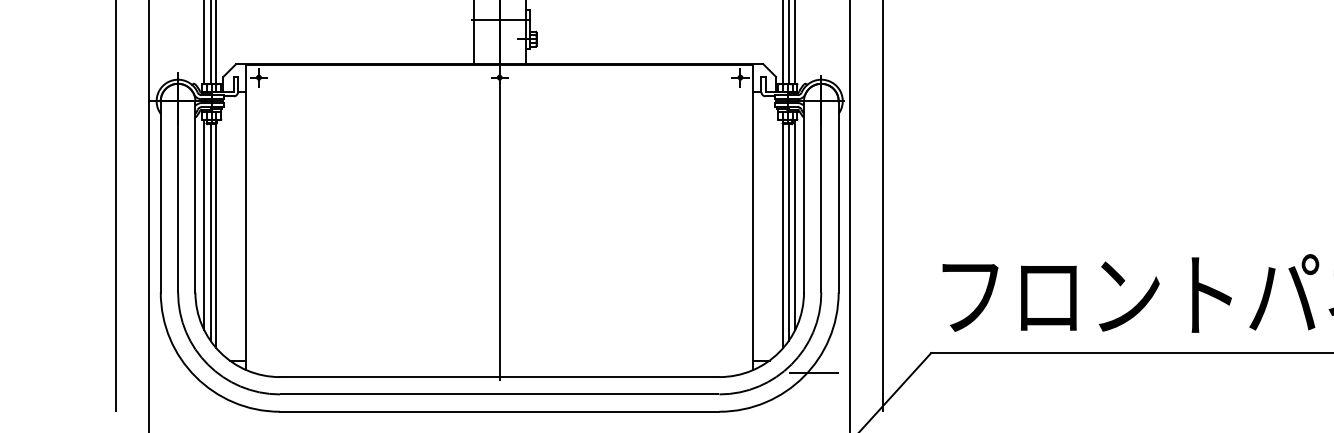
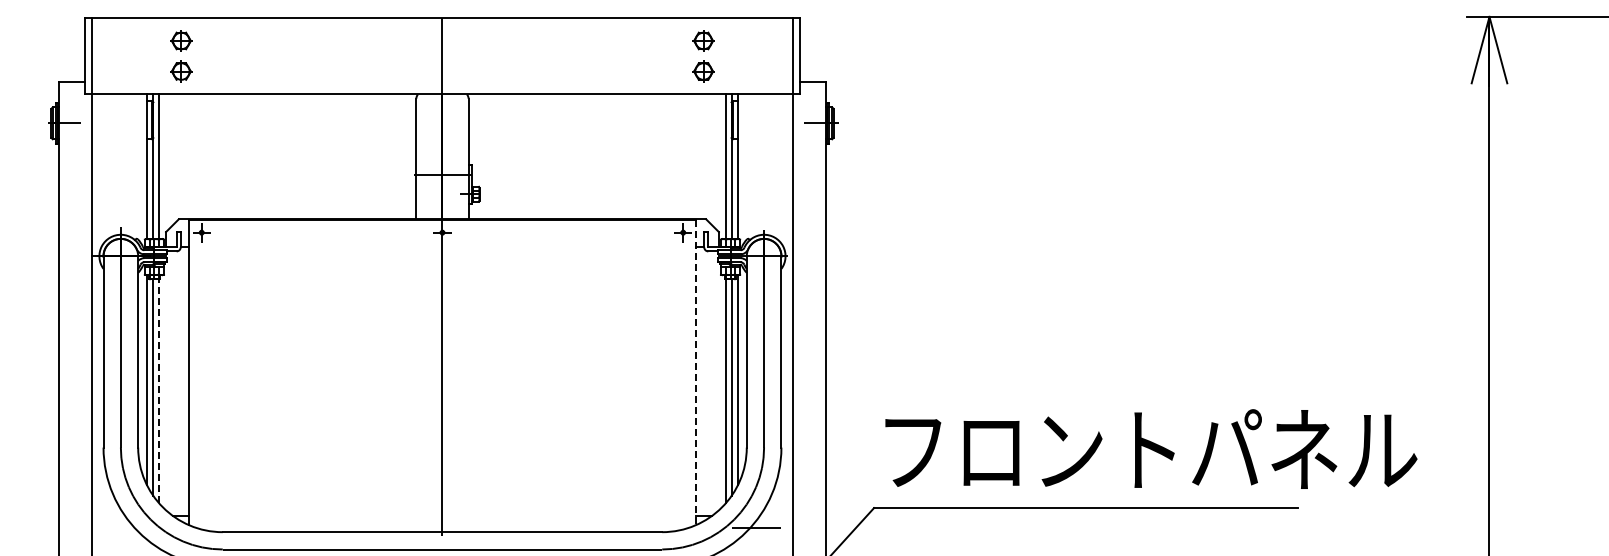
line: (752, 217) -> (695, 372), solid -> dashed
line: (216, 235) -> (159, 390), solid -> dashed

